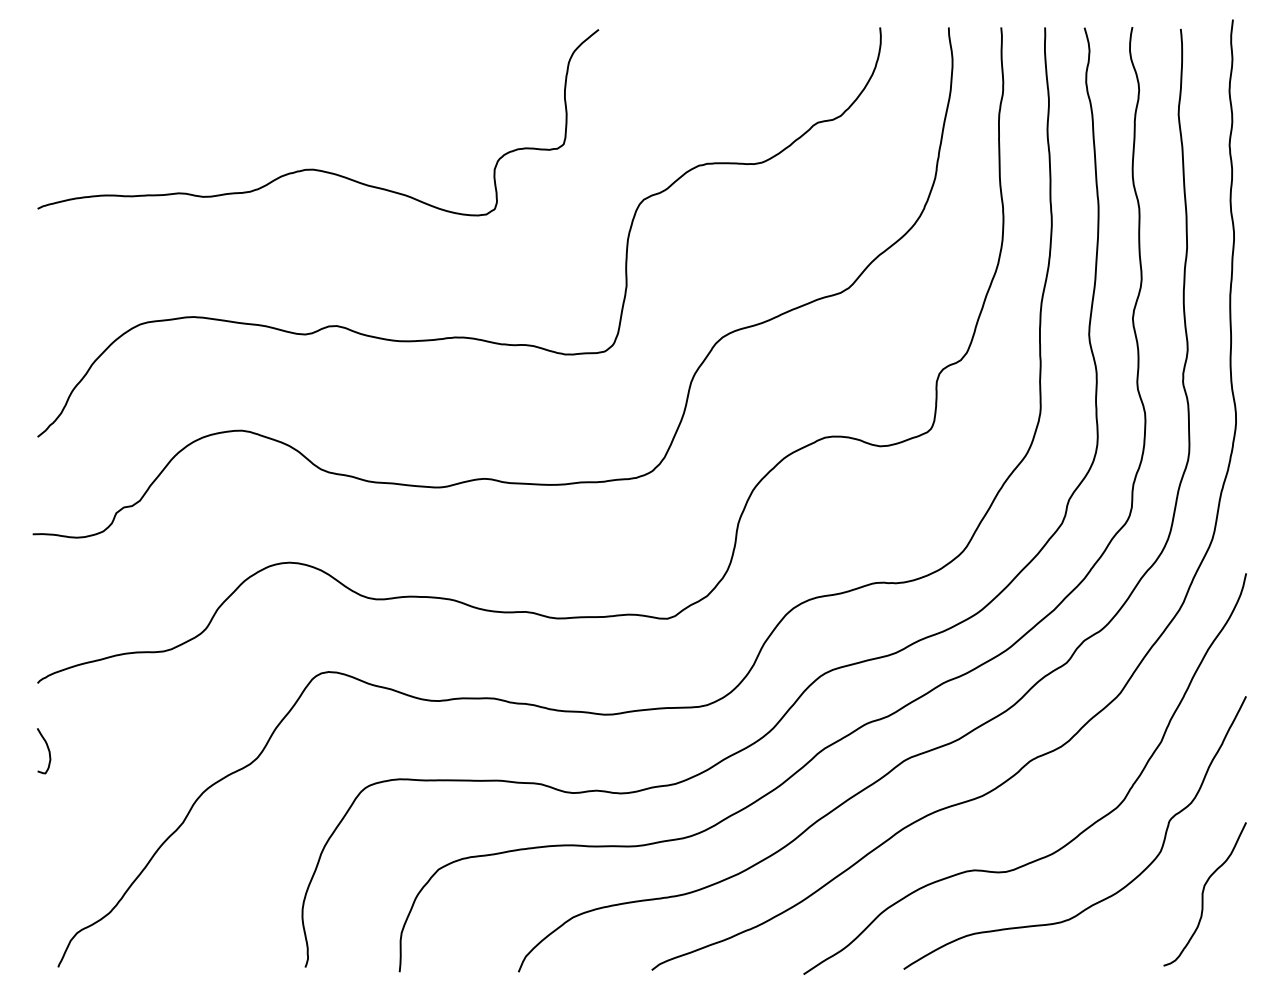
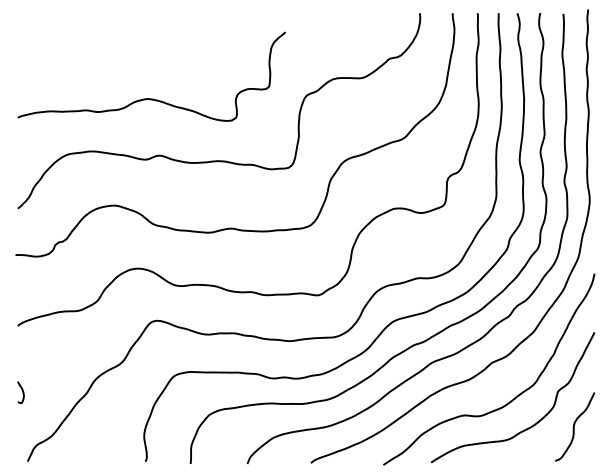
curve: (317, 168) -> (151, 98), moved
curve: (47, 751) -> (22, 392), moved

